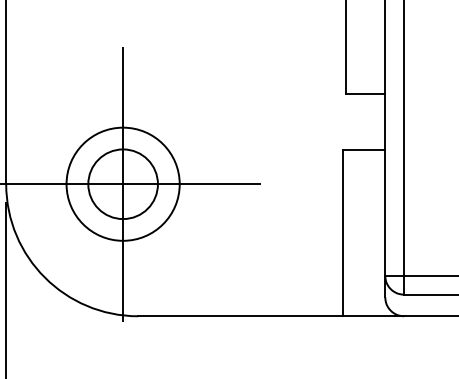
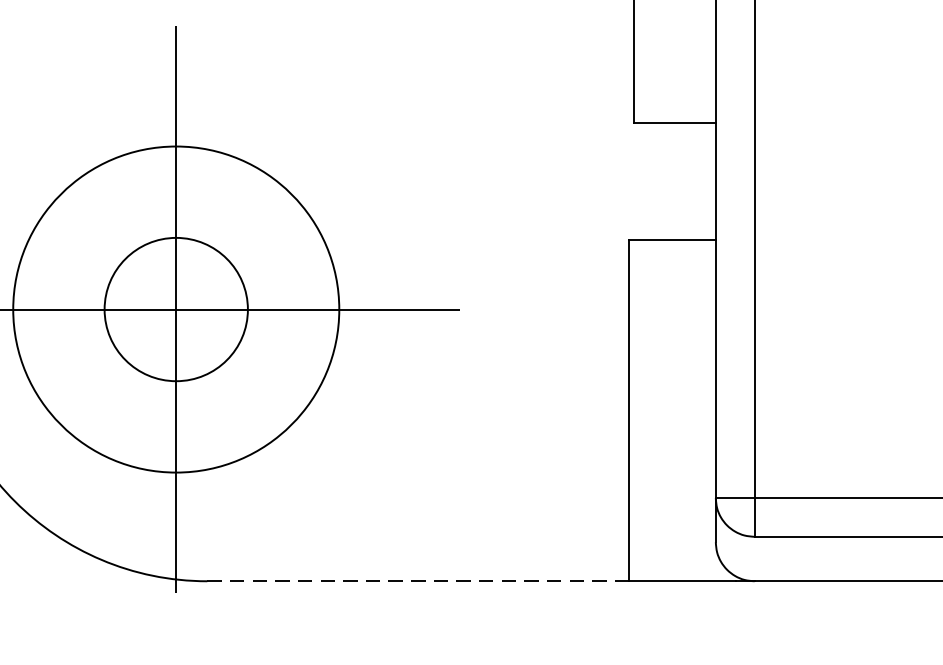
circle: (122, 183) -> (174, 308), size x1.4
line: (241, 316) -> (419, 581), solid -> dashed

